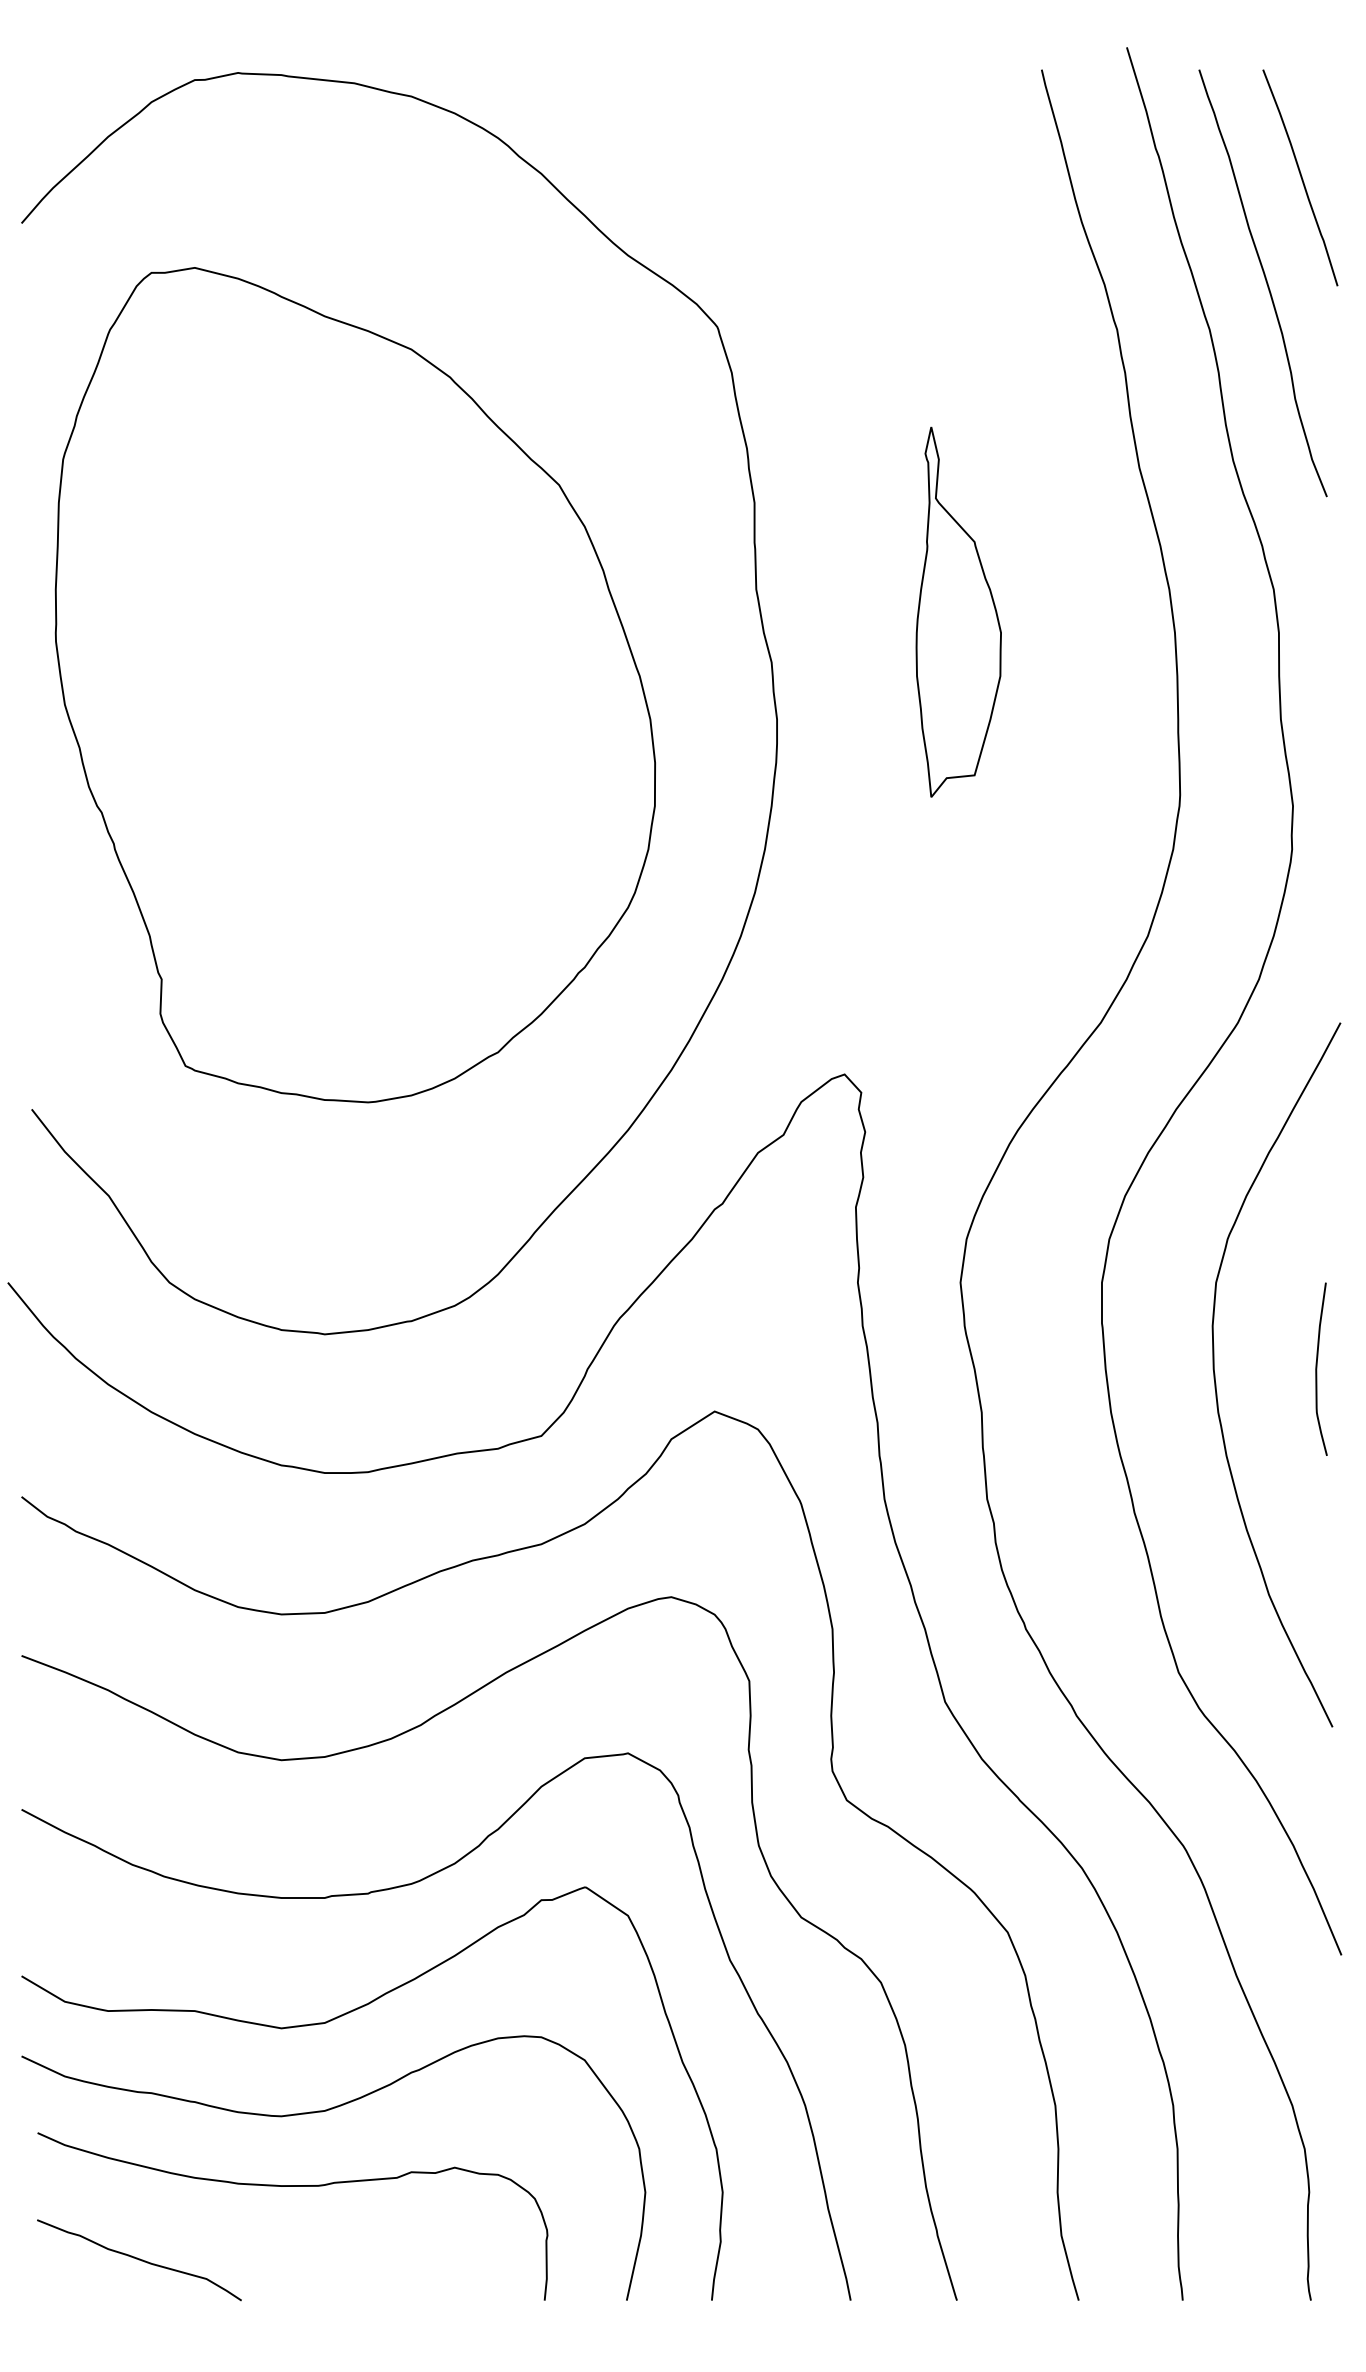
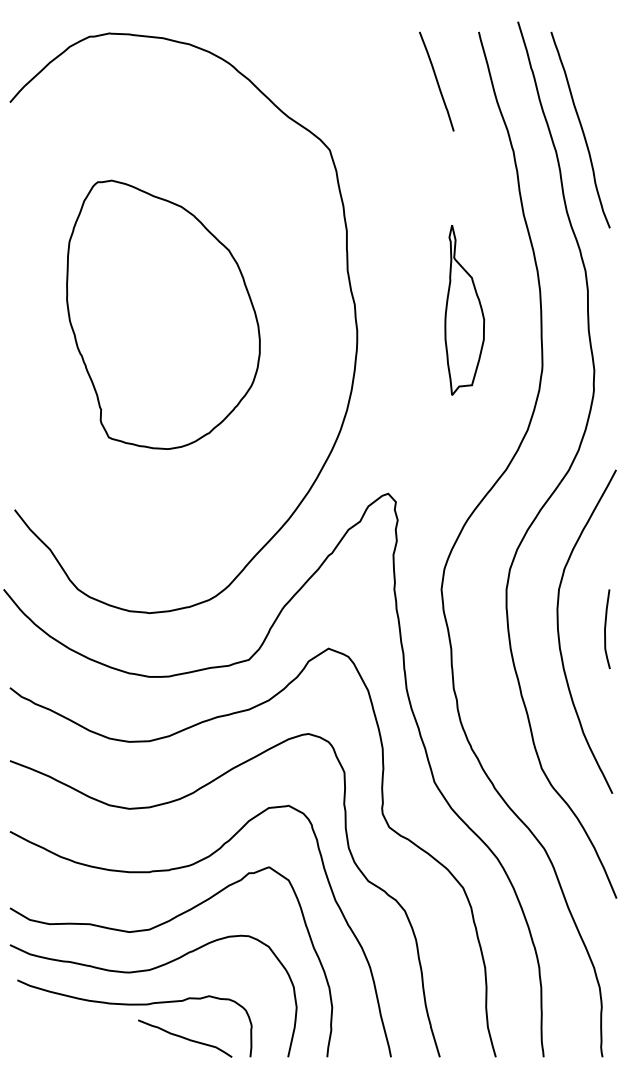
line: (1299, 177) -> (436, 81), moved
part: (958, 612) -> (464, 310), moved
part: (355, 684) -> (163, 314), size x0.7
curve: (140, 2259) -> (185, 1038), moved

